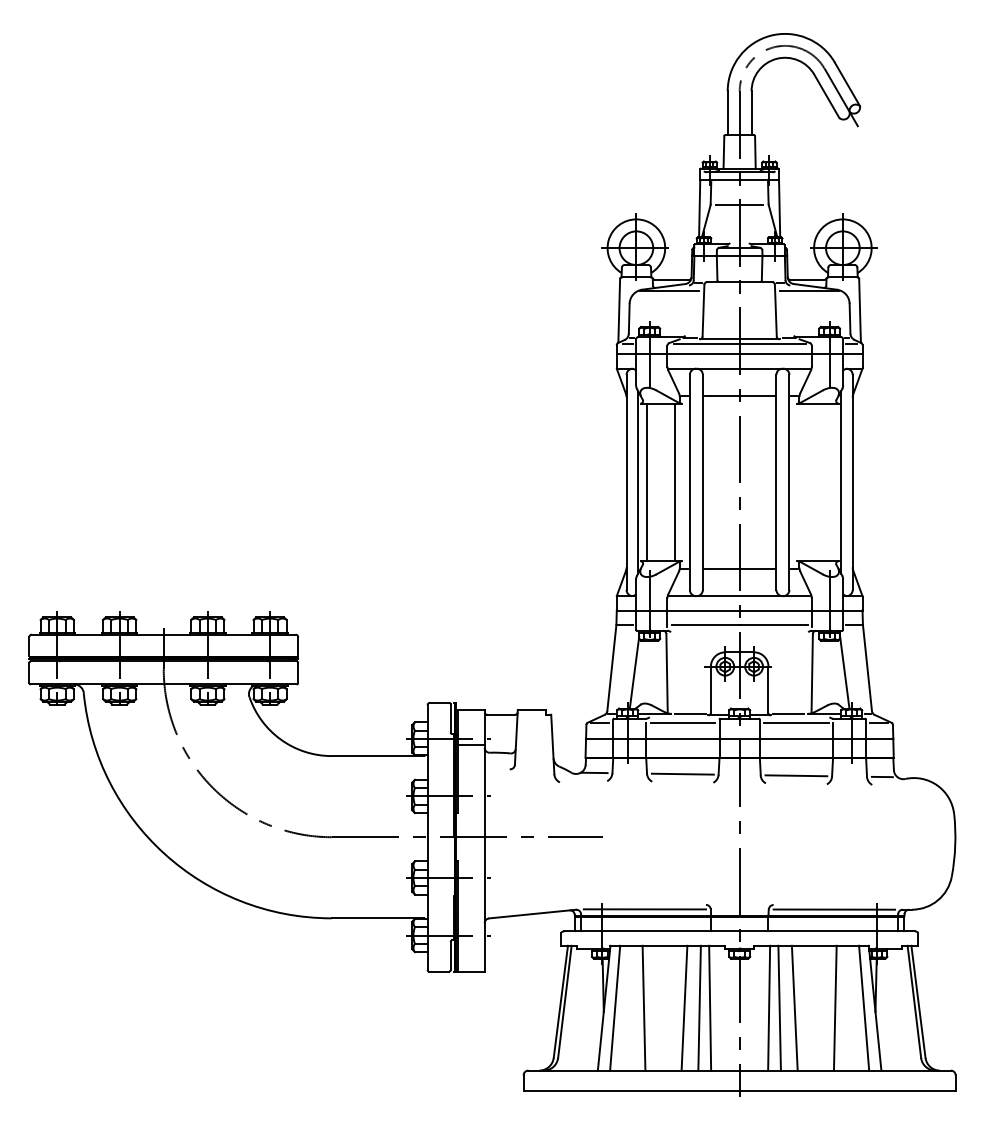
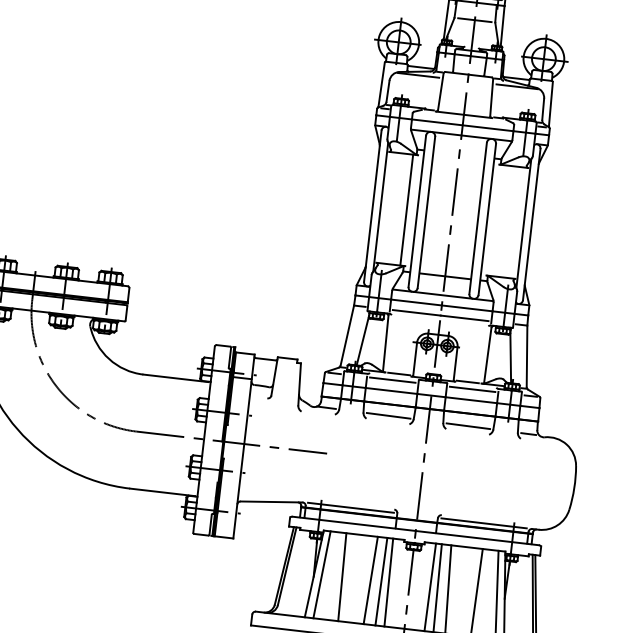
line: (739, 343) -> (463, 117), removed
line: (739, 395) -> (459, 154), removed
line: (646, 482) -> (386, 207), removed

